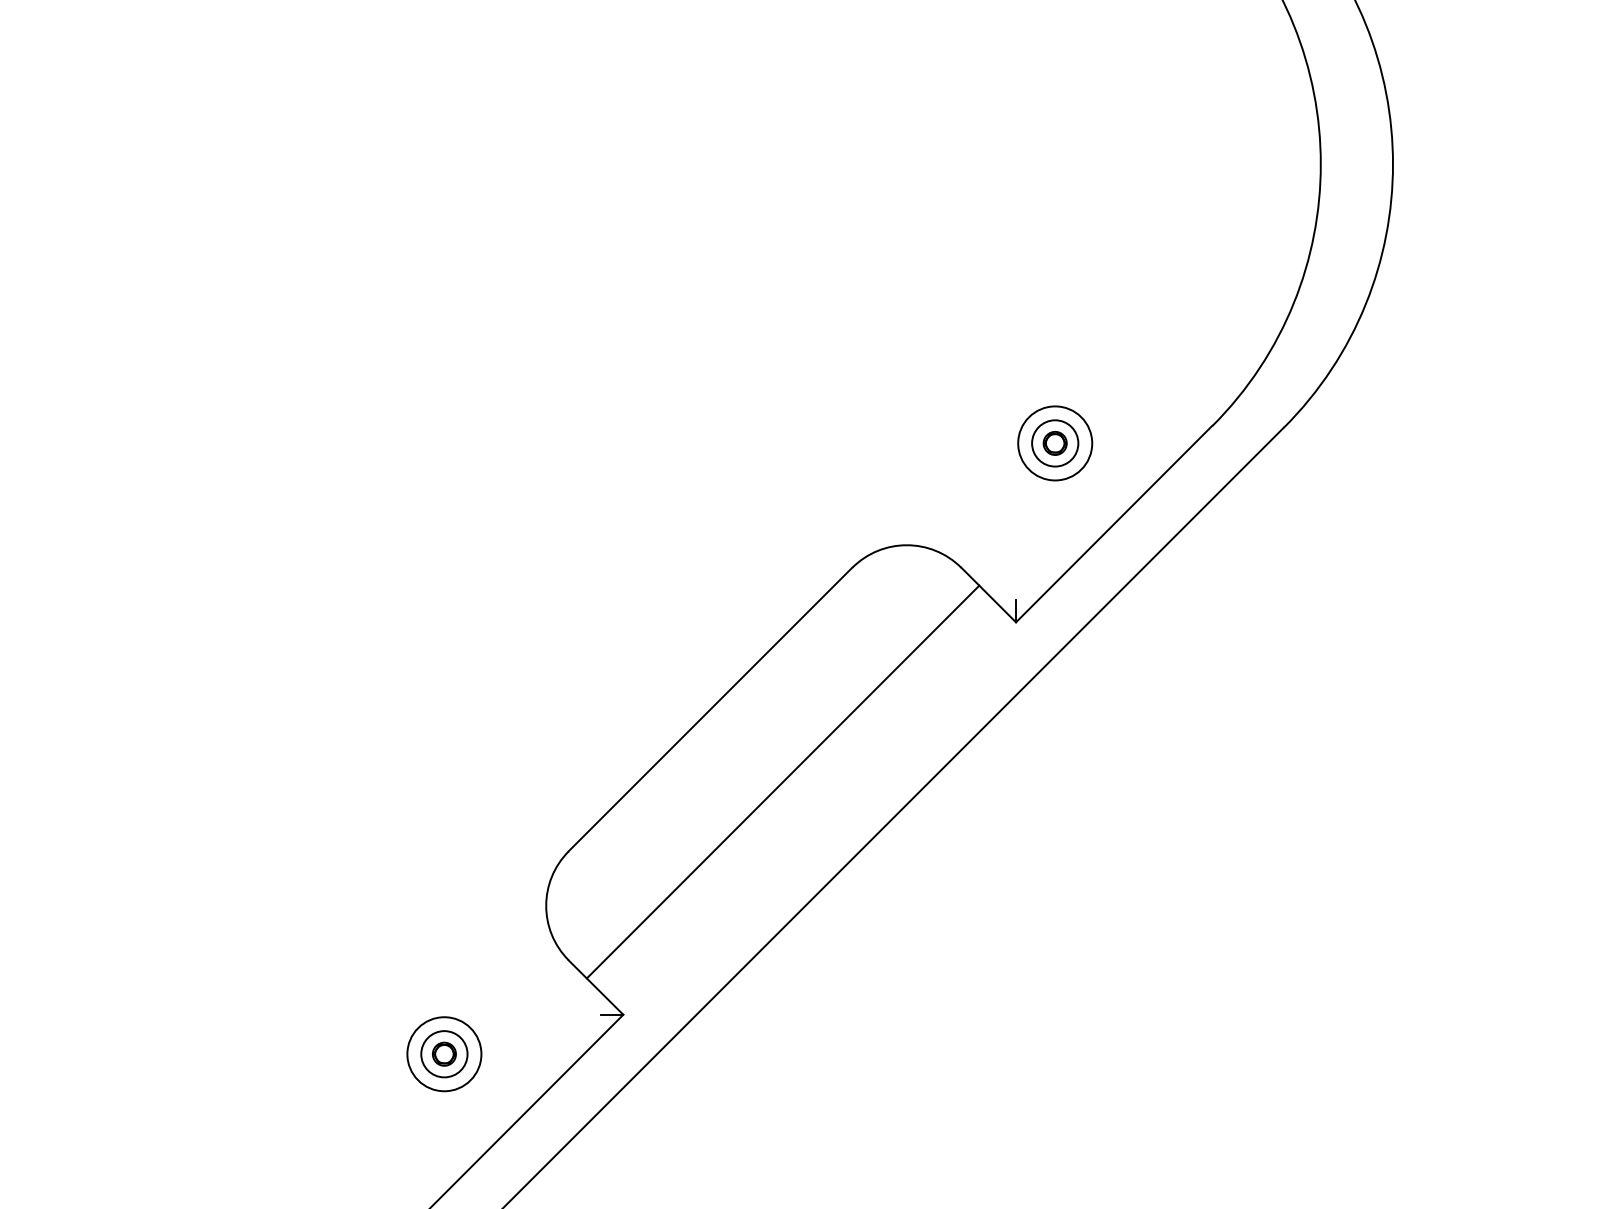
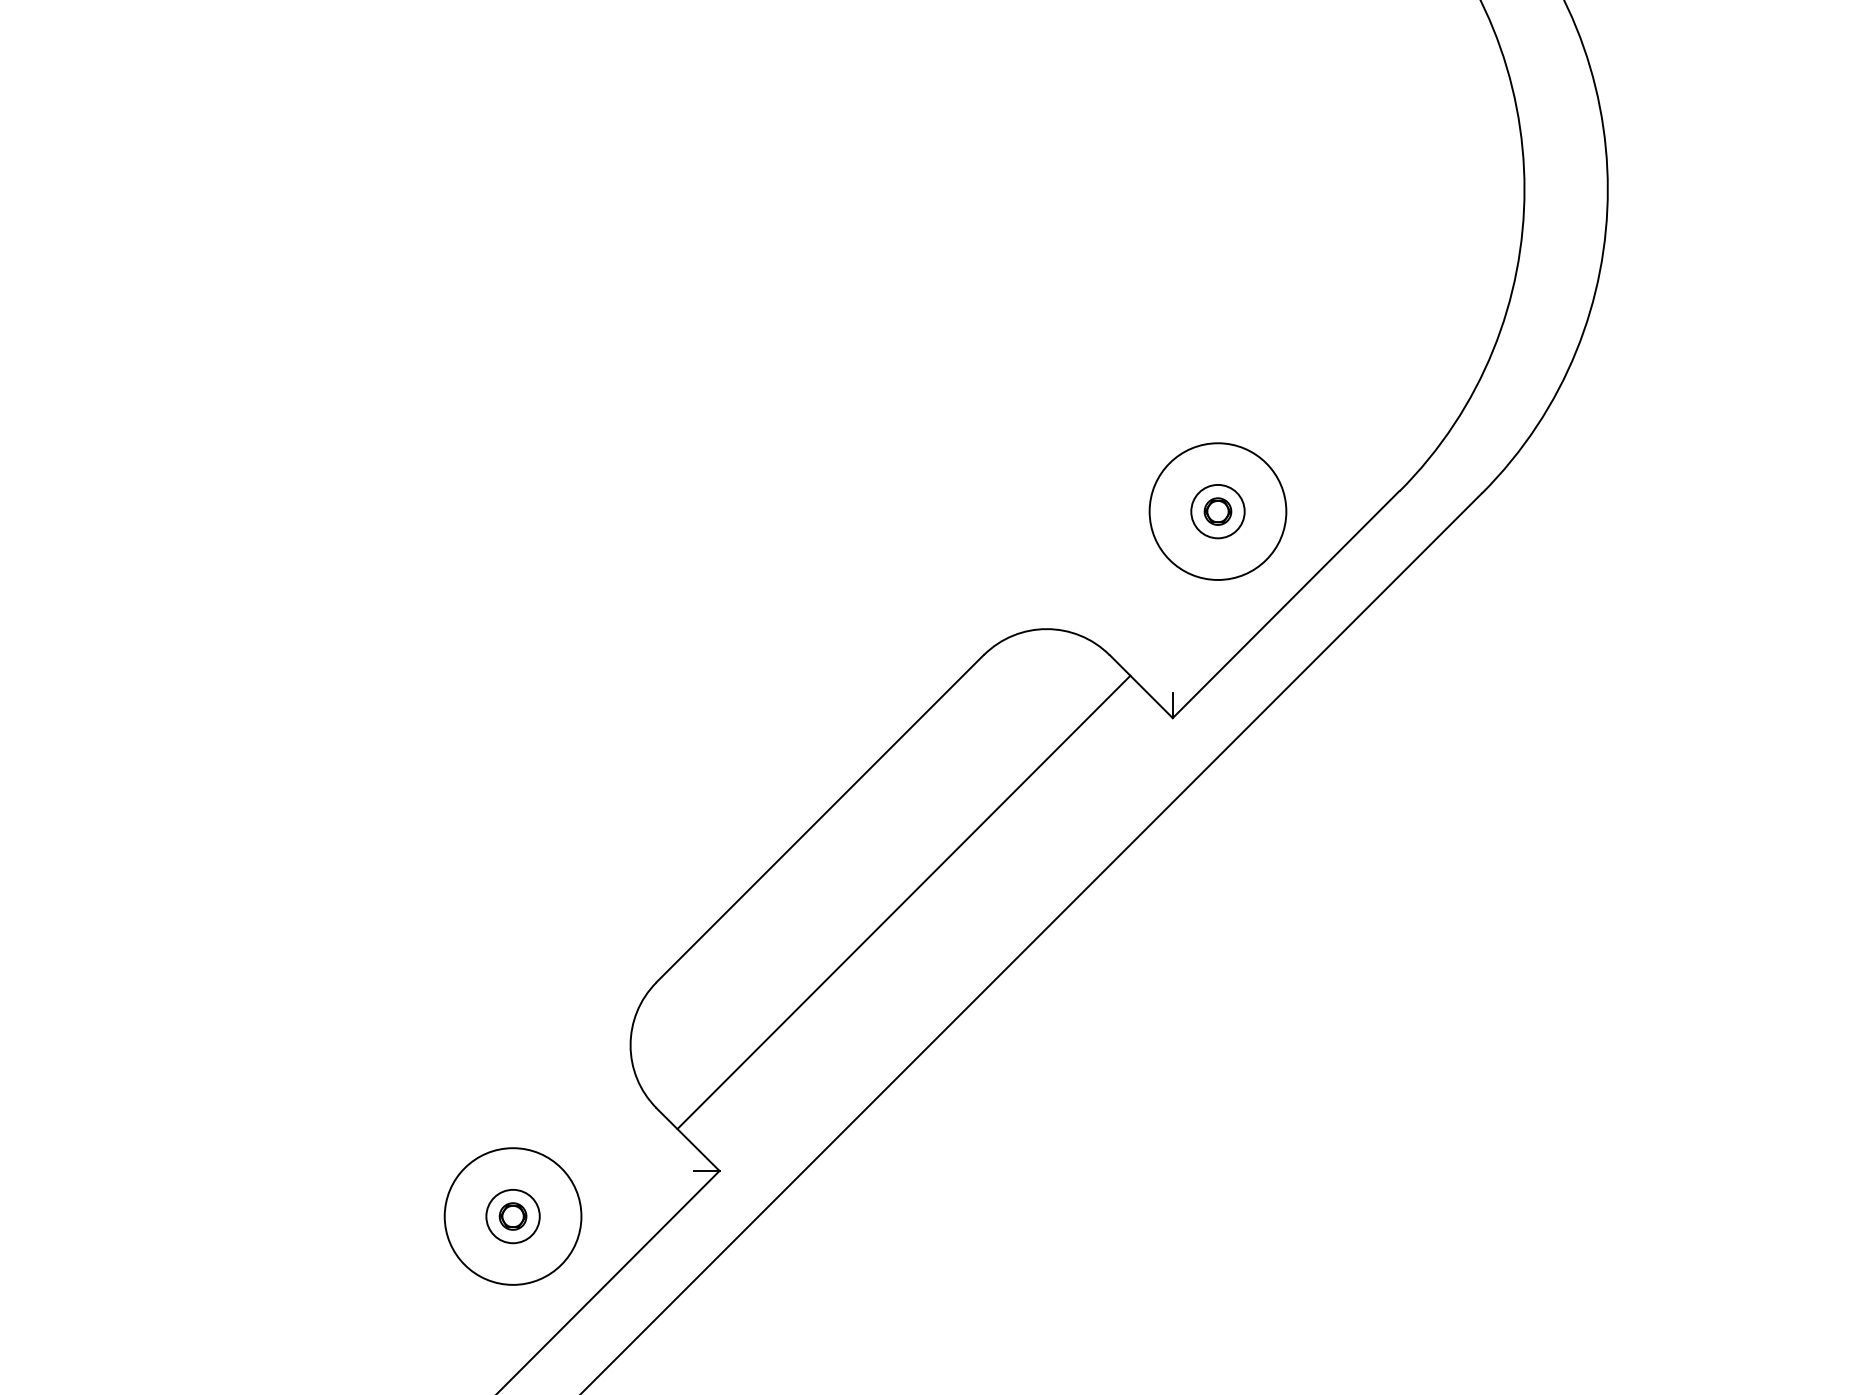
circle: (1054, 443) -> (1217, 511), size x1.6
circle: (443, 1054) -> (512, 1216), size x1.6

